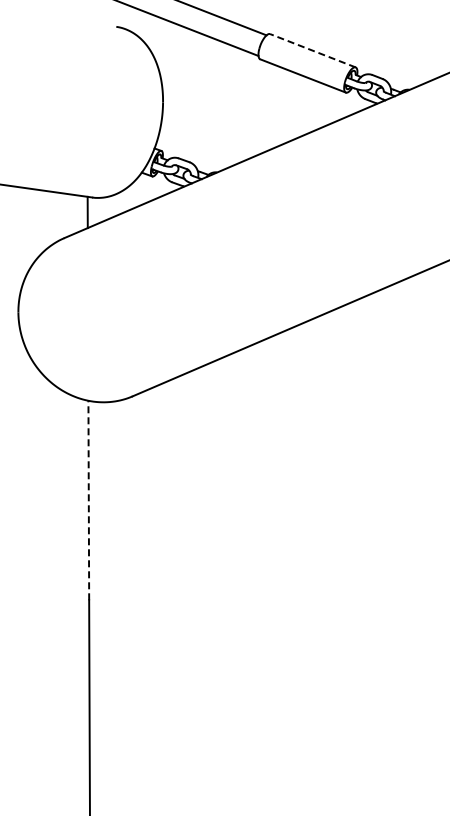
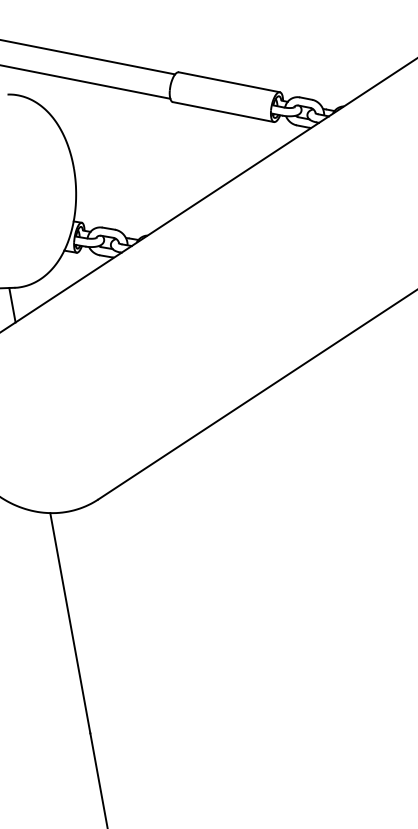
line: (312, 50) -> (228, 82), dashed -> solid
line: (88, 500) -> (69, 623), dashed -> solid

